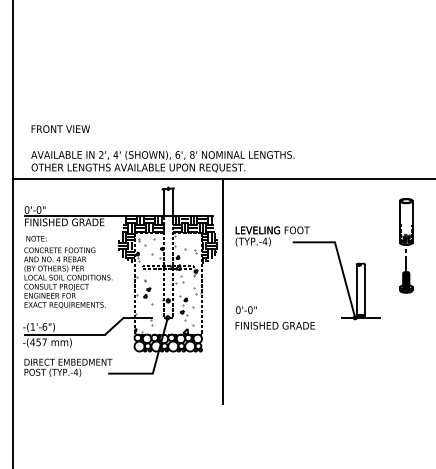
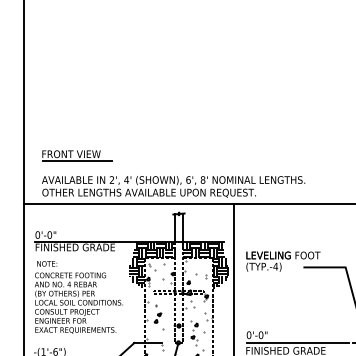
line: (66, 135) -> (77, 160), added
line: (287, 317) -> (298, 342), added

